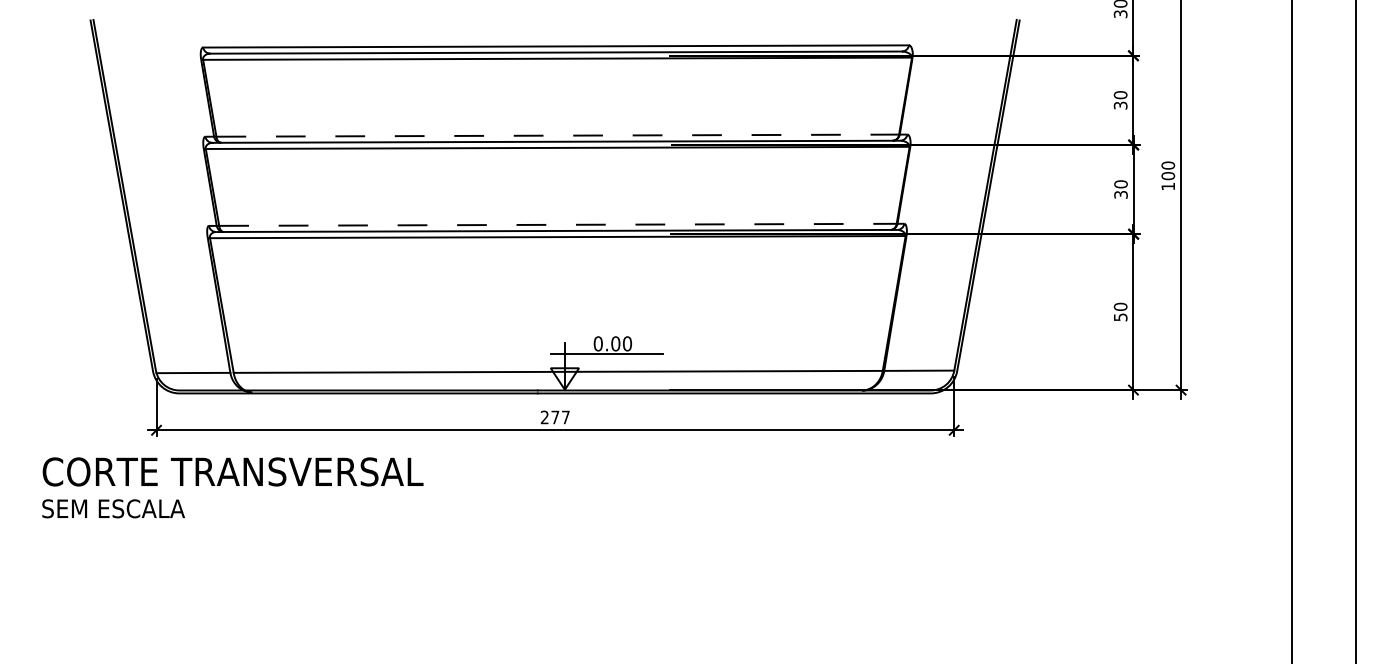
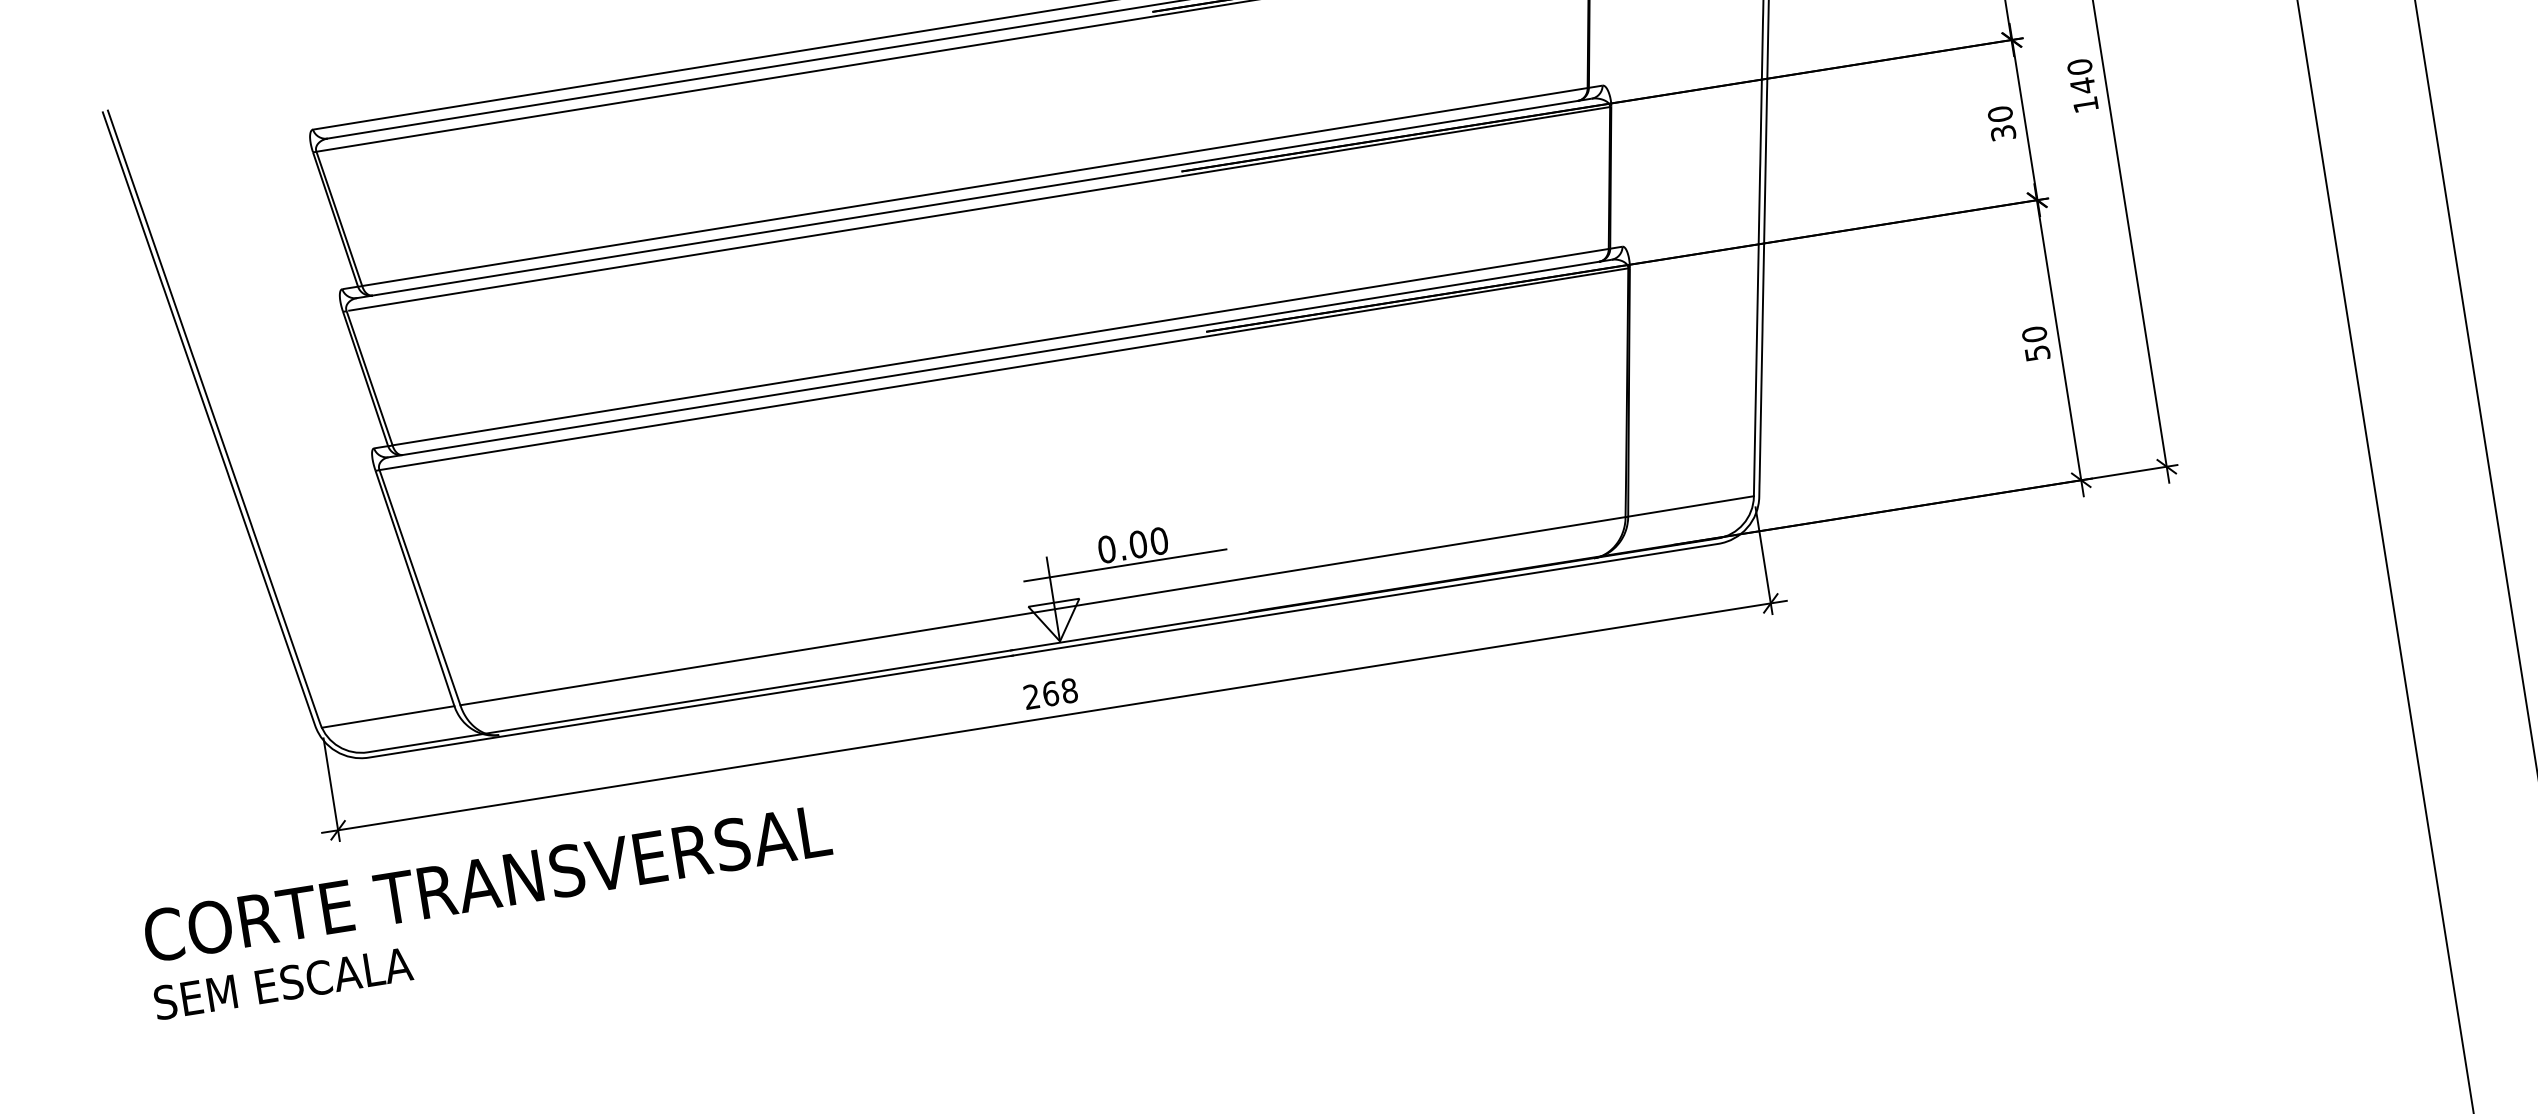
line: (558, 135) -> (976, 186), dashed -> solid
text: (1168, 175) -> (2083, 84), 100 -> 140
line: (557, 224) -> (999, 346), dashed -> solid
text: (560, 417) -> (1060, 692), 277 -> 268

